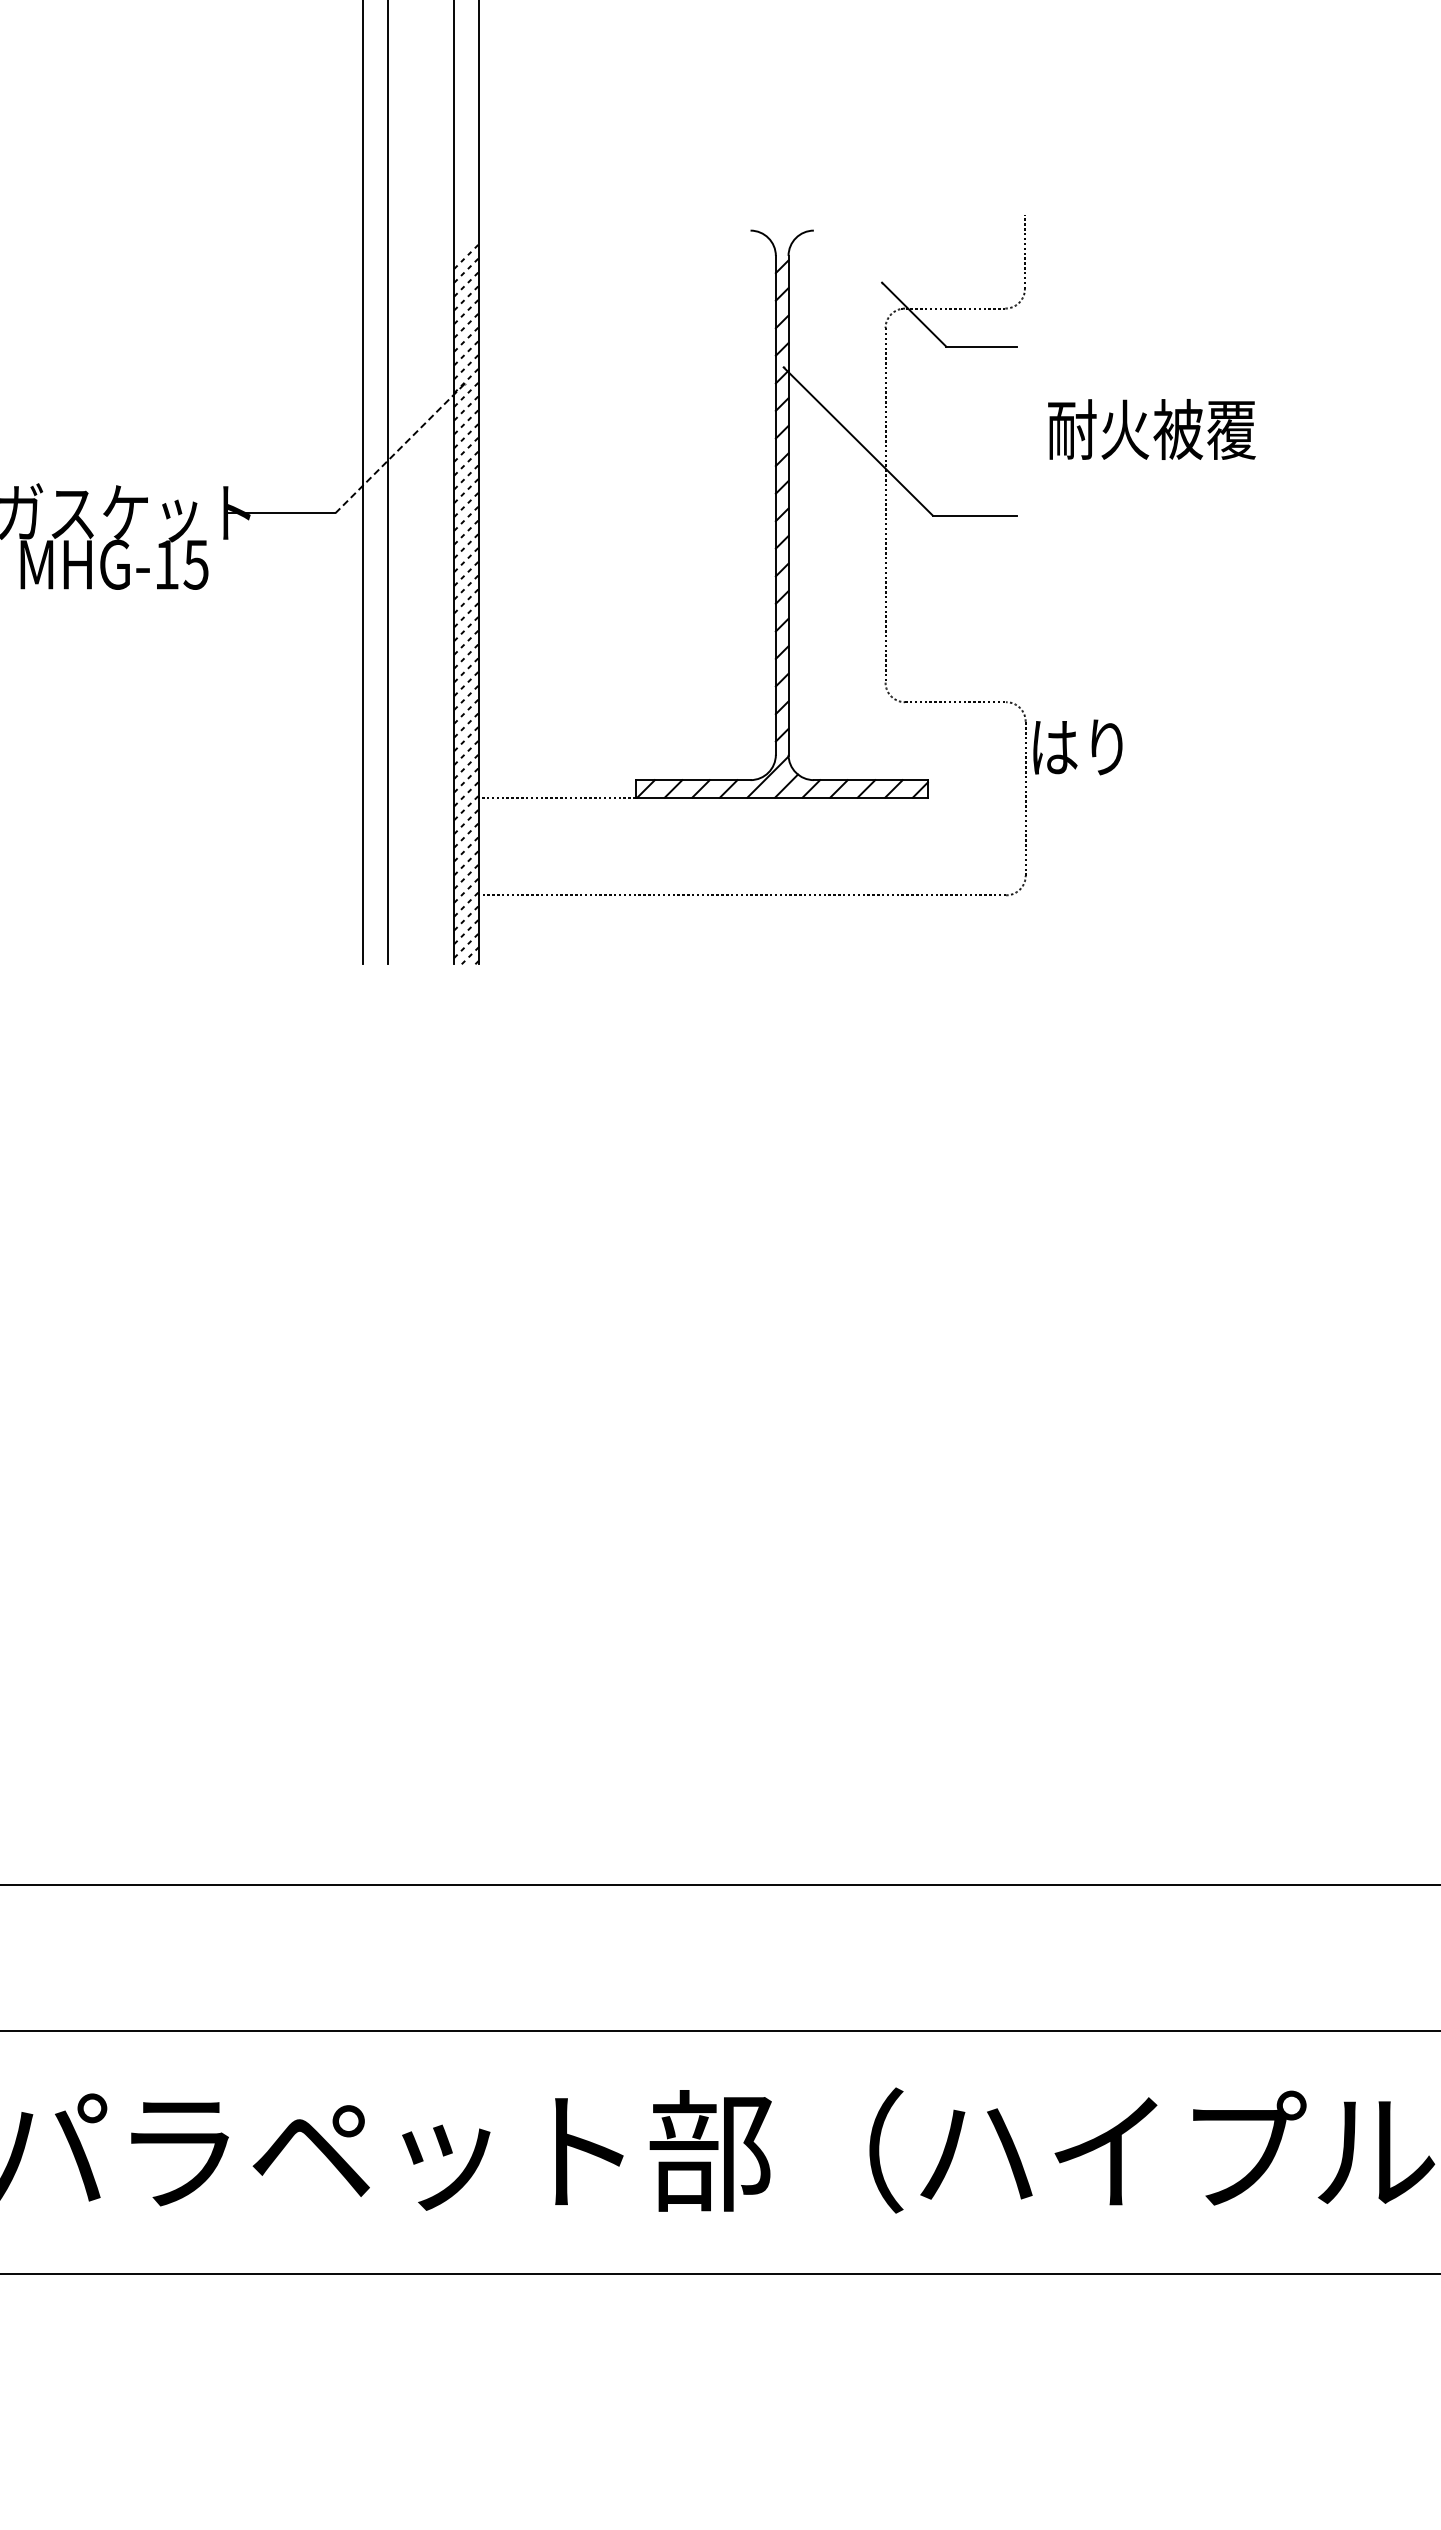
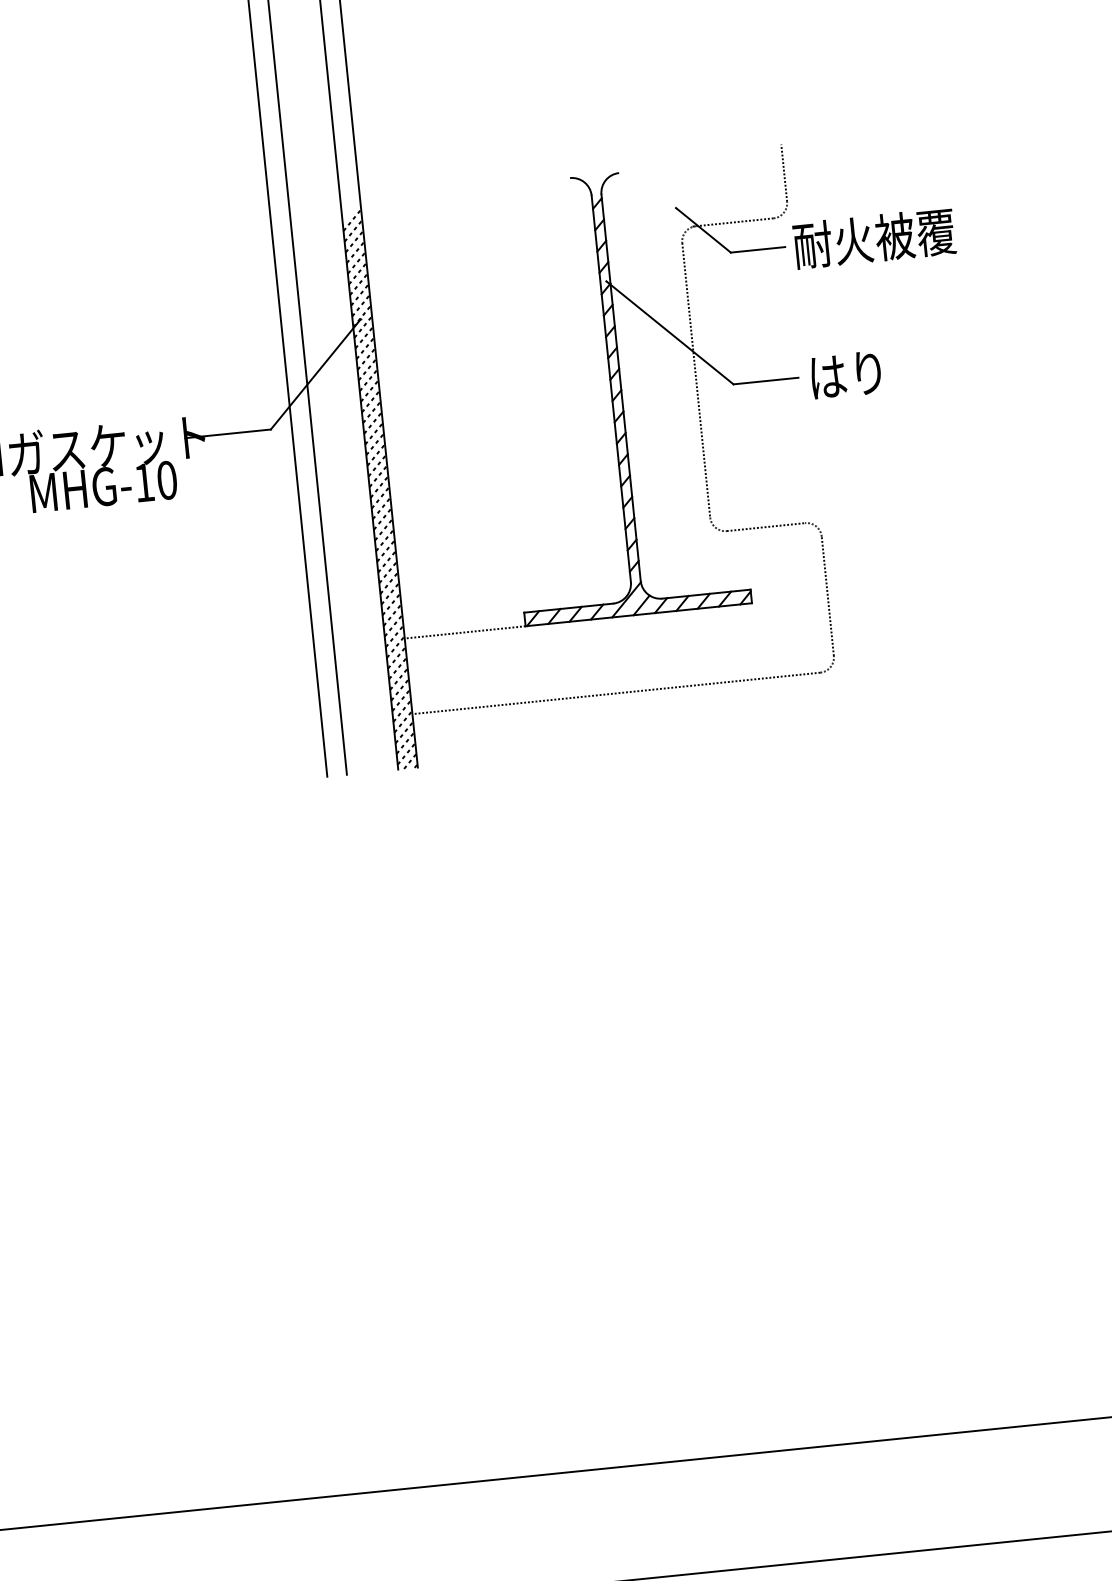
text: (1151, 429) -> (874, 238), moved
line: (399, 448) -> (315, 374), dashed -> solid
text: (195, 564) -> (166, 480), MHG-15 -> MHG-10
text: (1077, 747) -> (845, 375), moved

